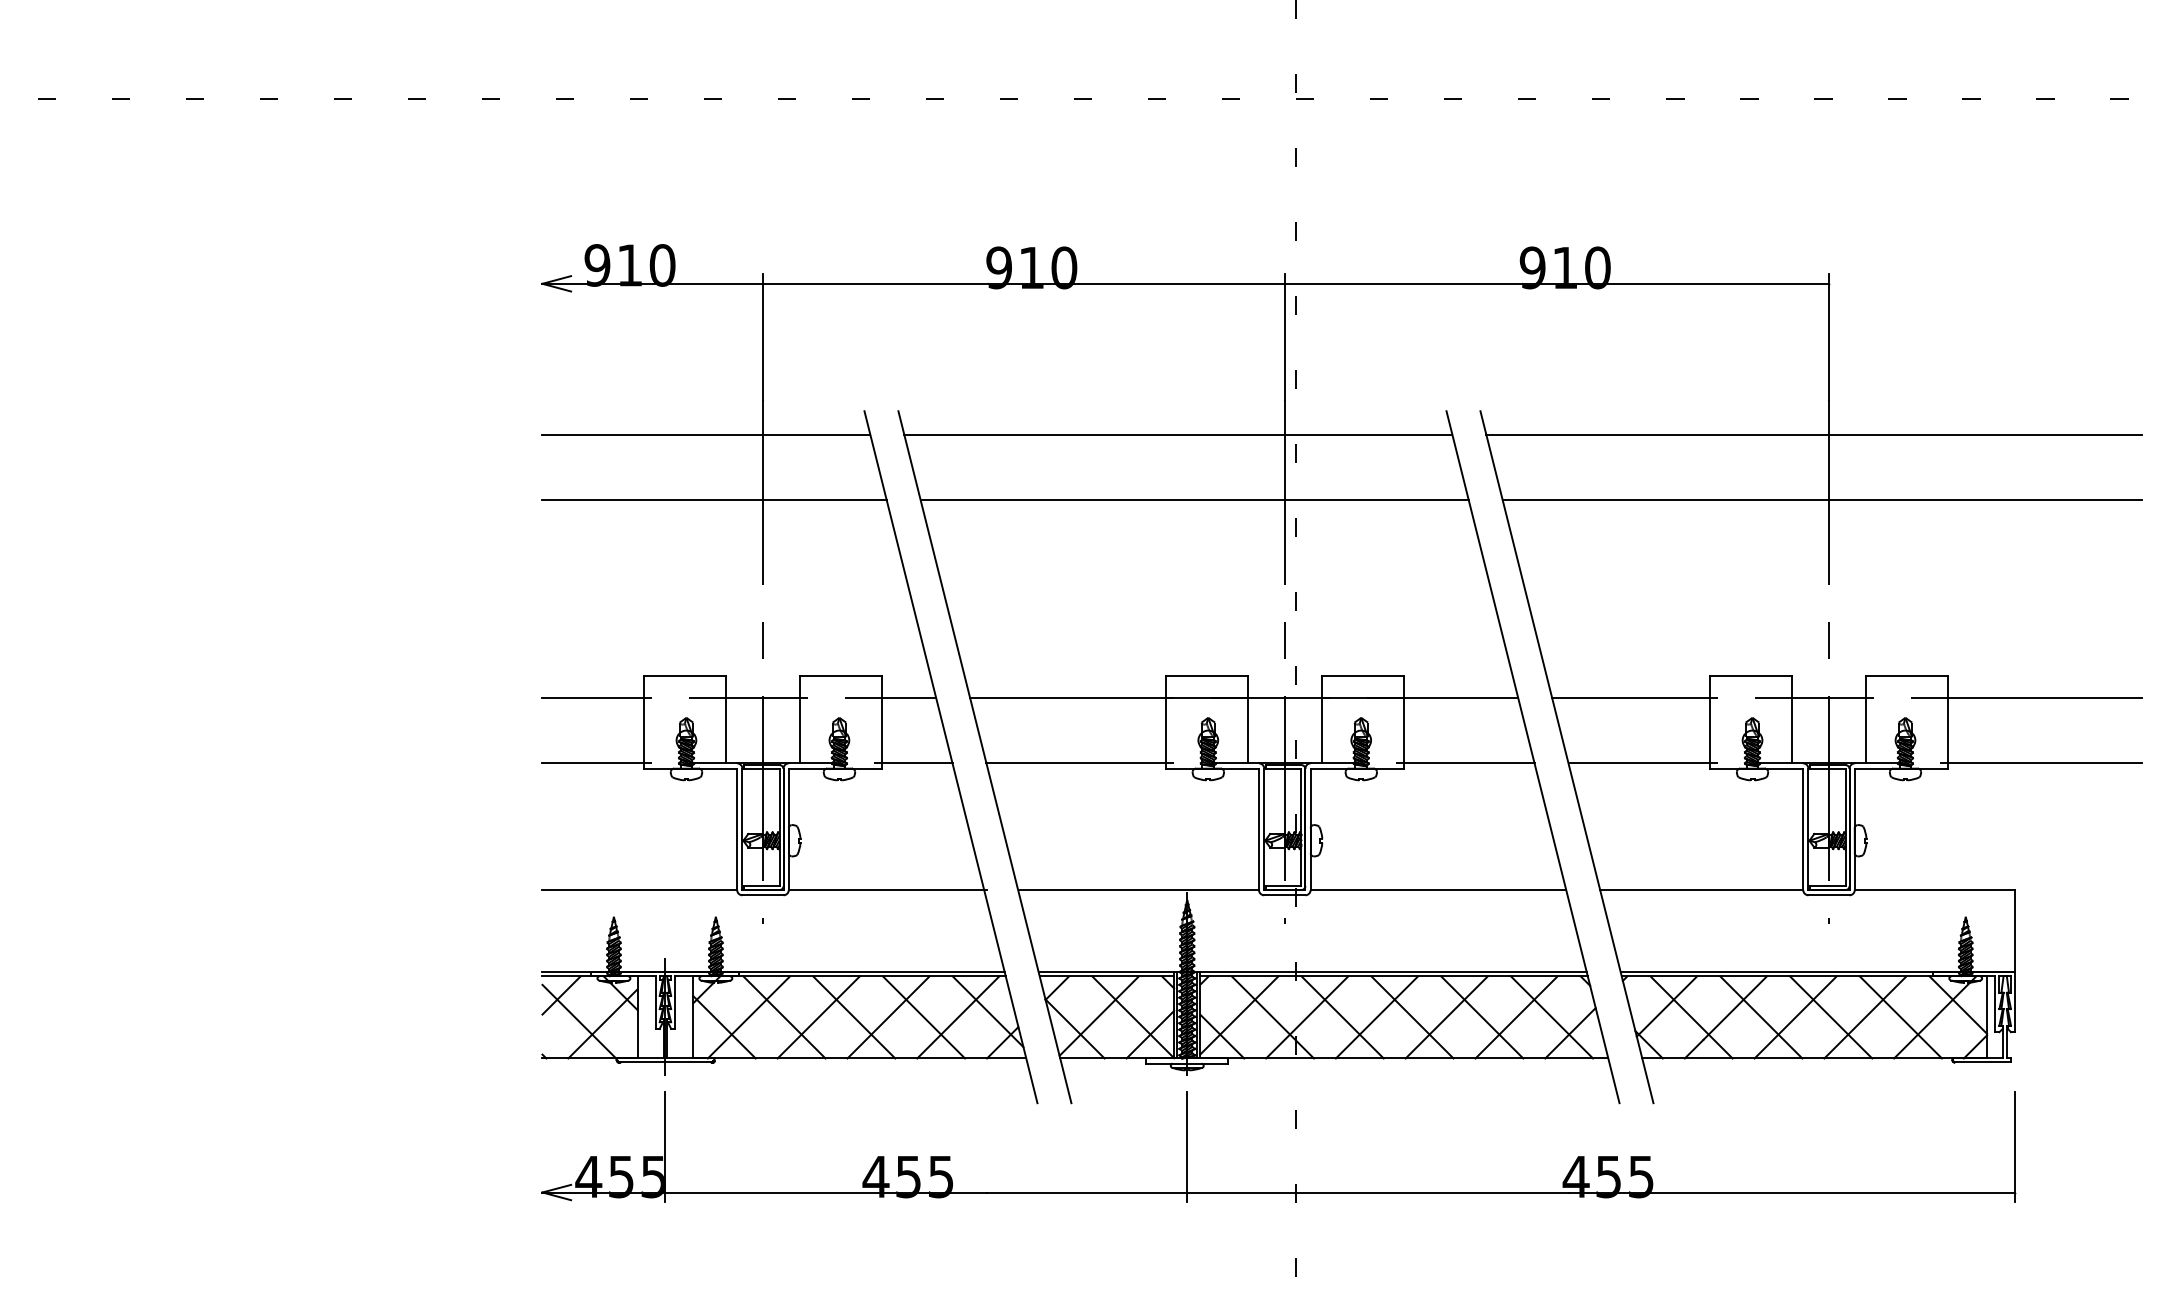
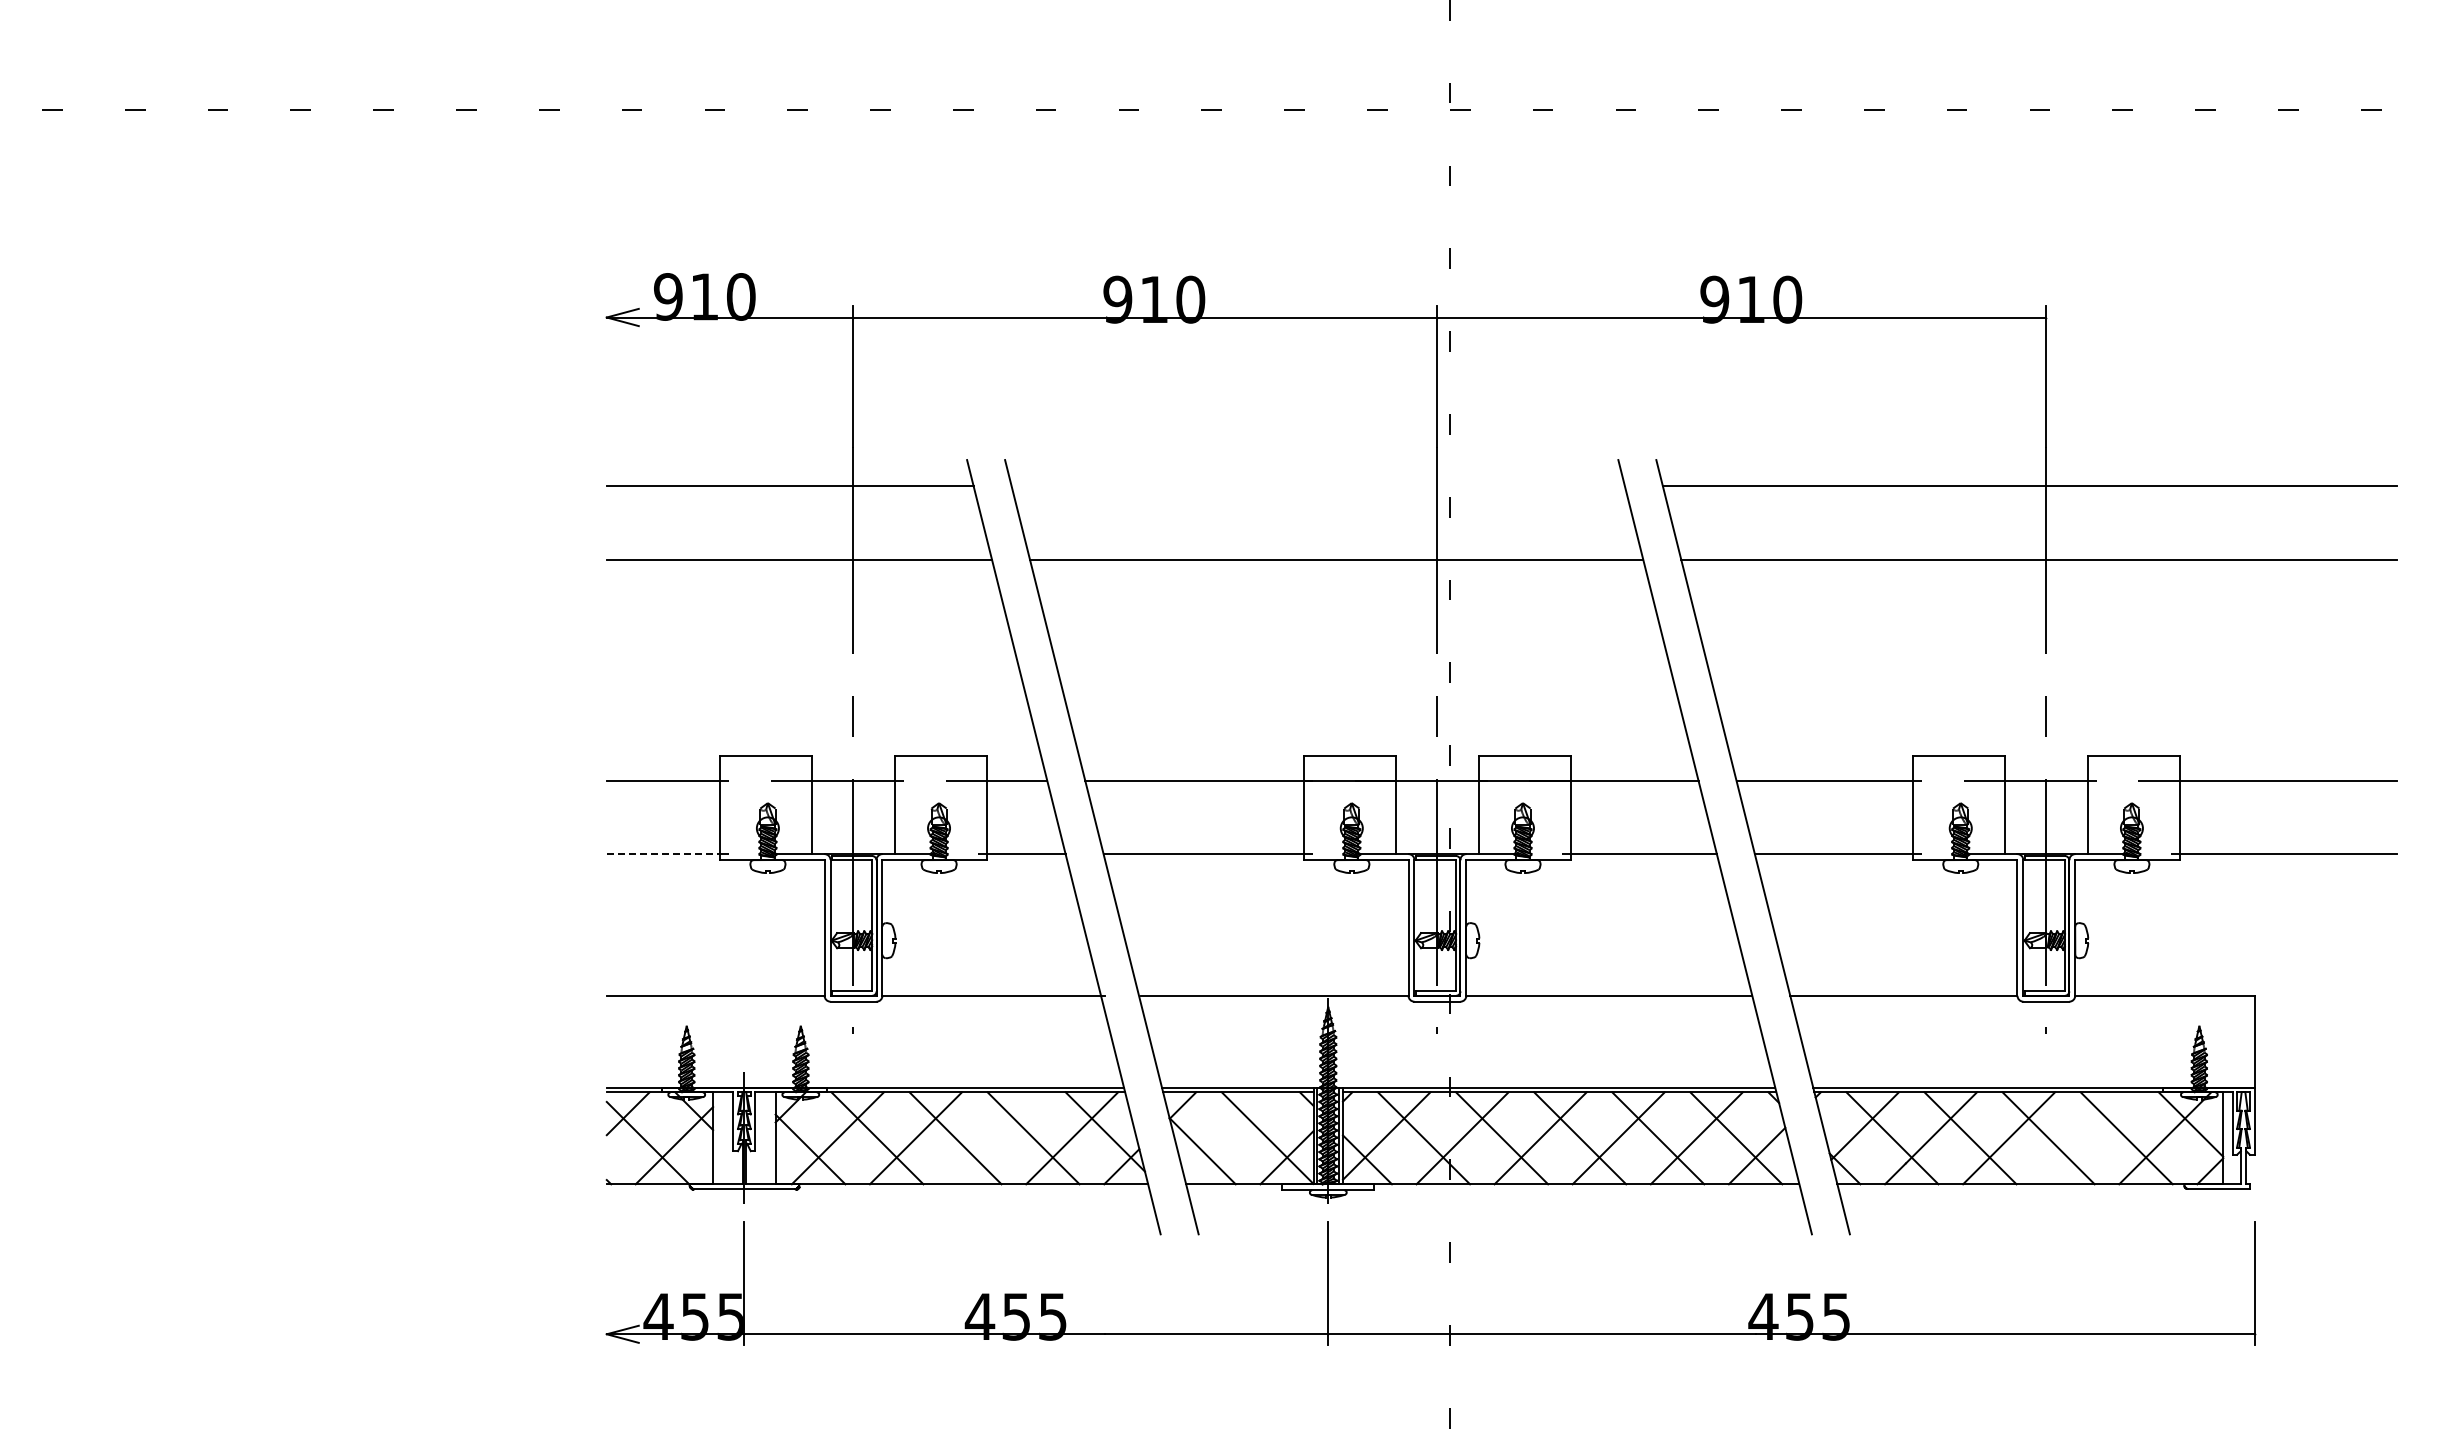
line: (1177, 434) -> (1317, 486), removed
line: (593, 763) -> (663, 854), solid -> dashed
line: (1098, 1015) -> (1229, 1136), removed
line: (888, 1017) -> (994, 1138), removed
line: (1865, 1017) -> (2087, 1138), removed

